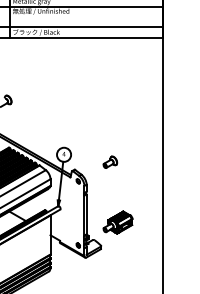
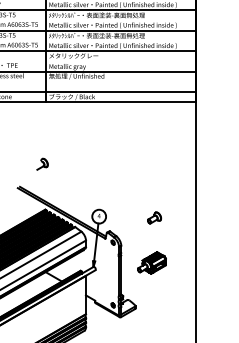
part: (110, 161) -> (154, 217), moved
part: (117, 222) -> (151, 262), moved

